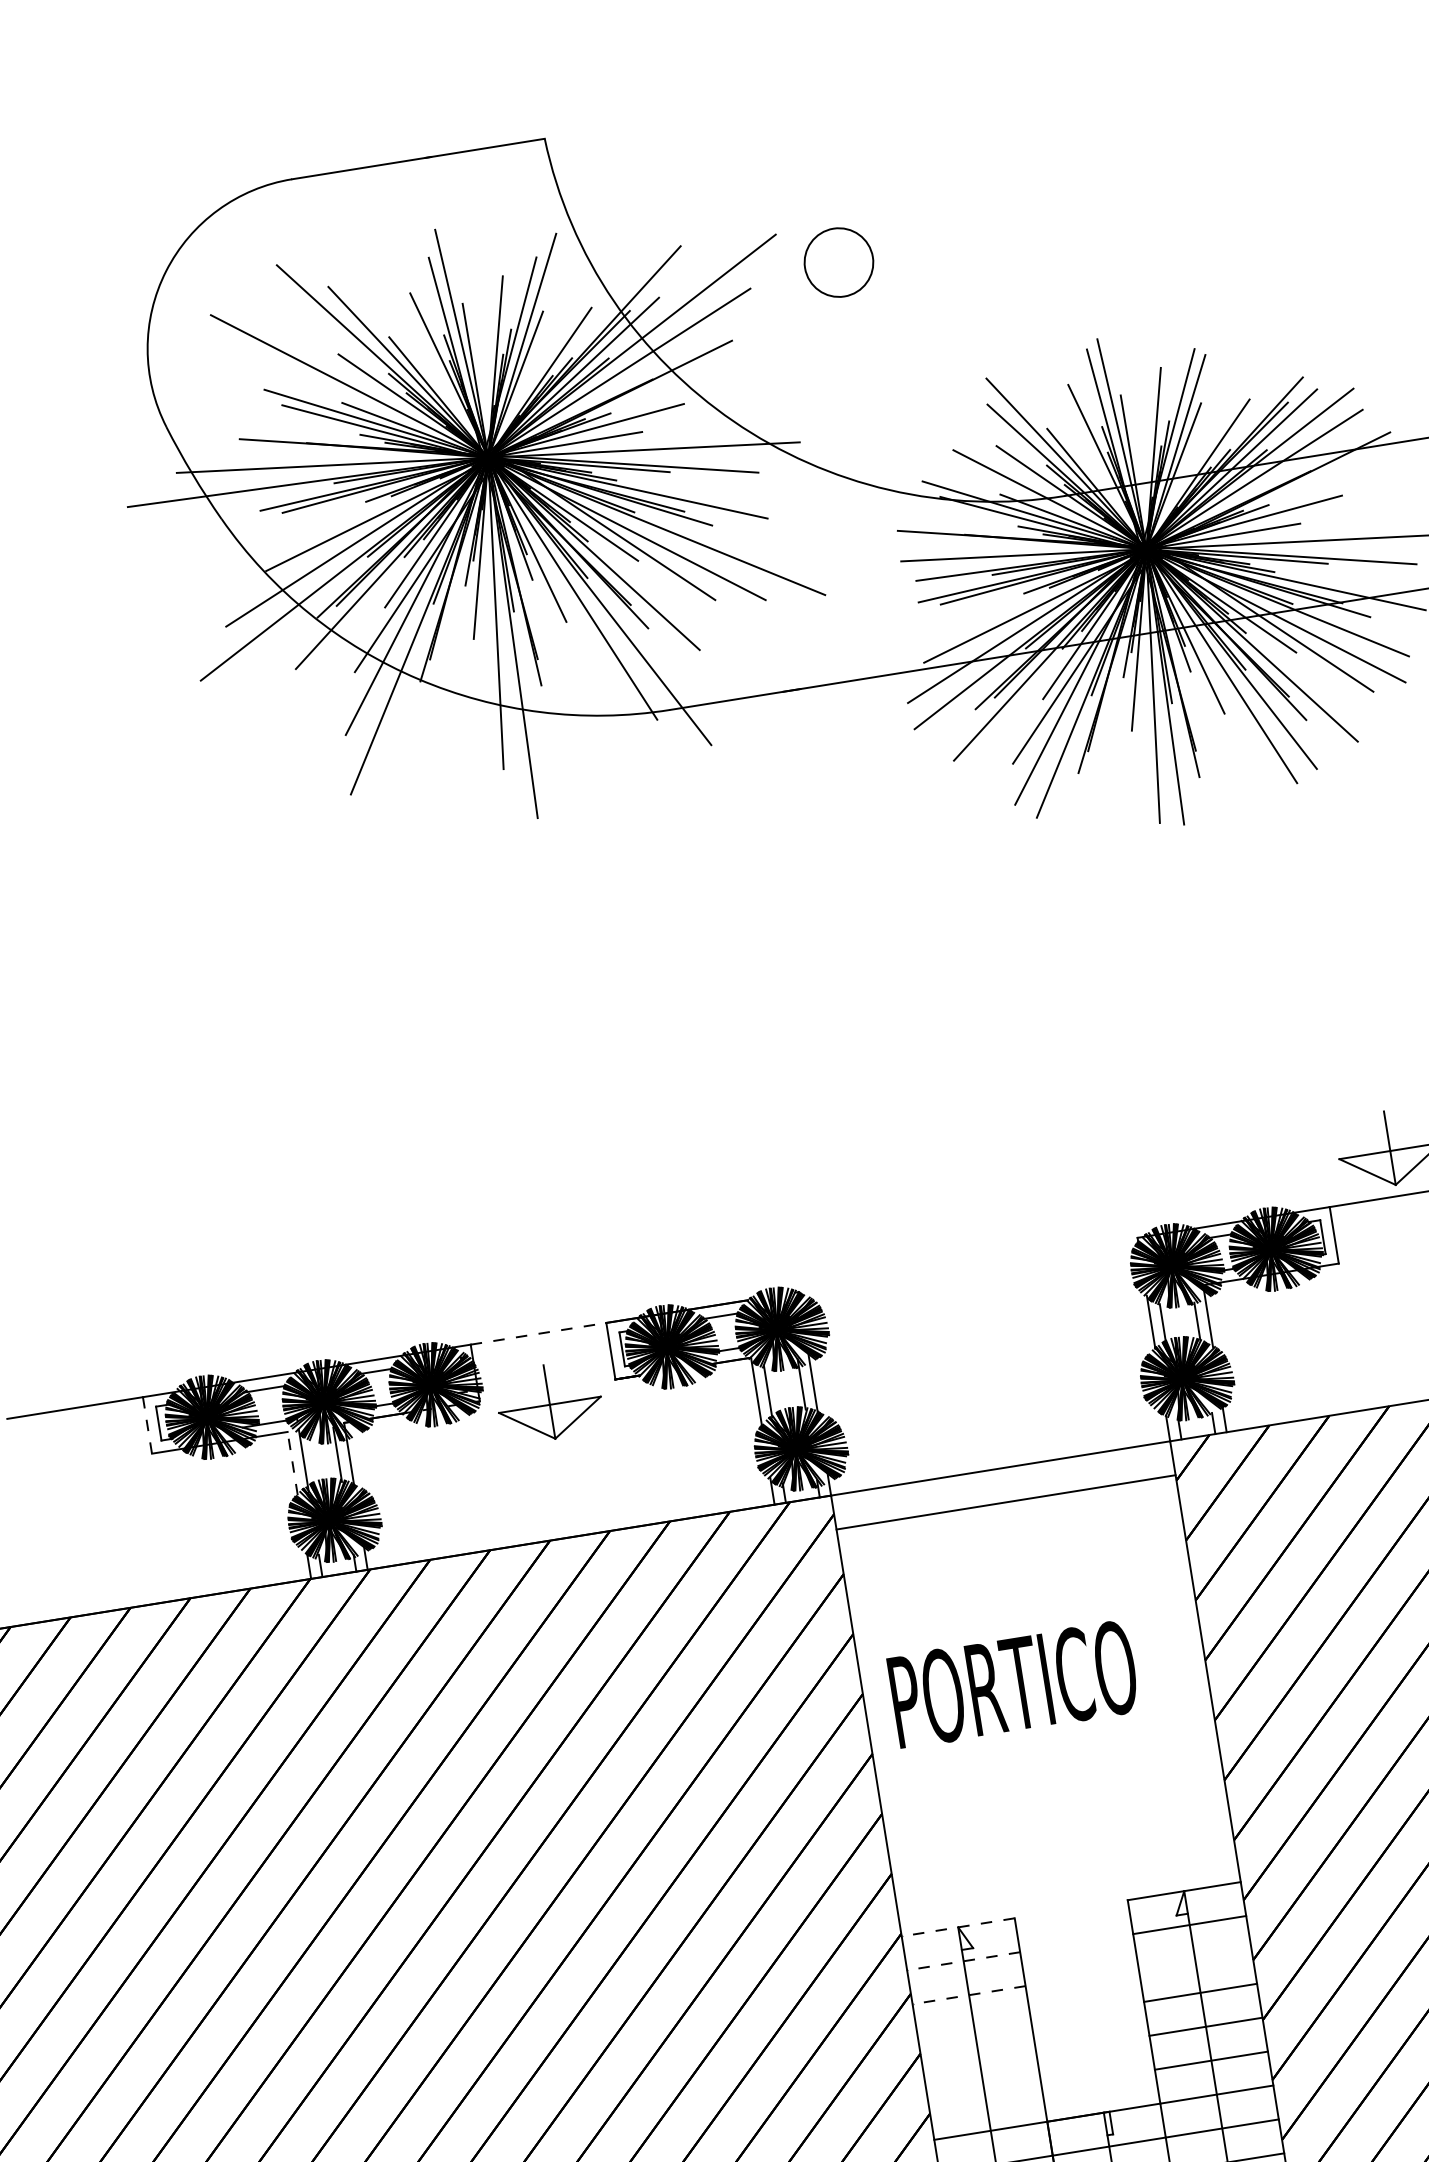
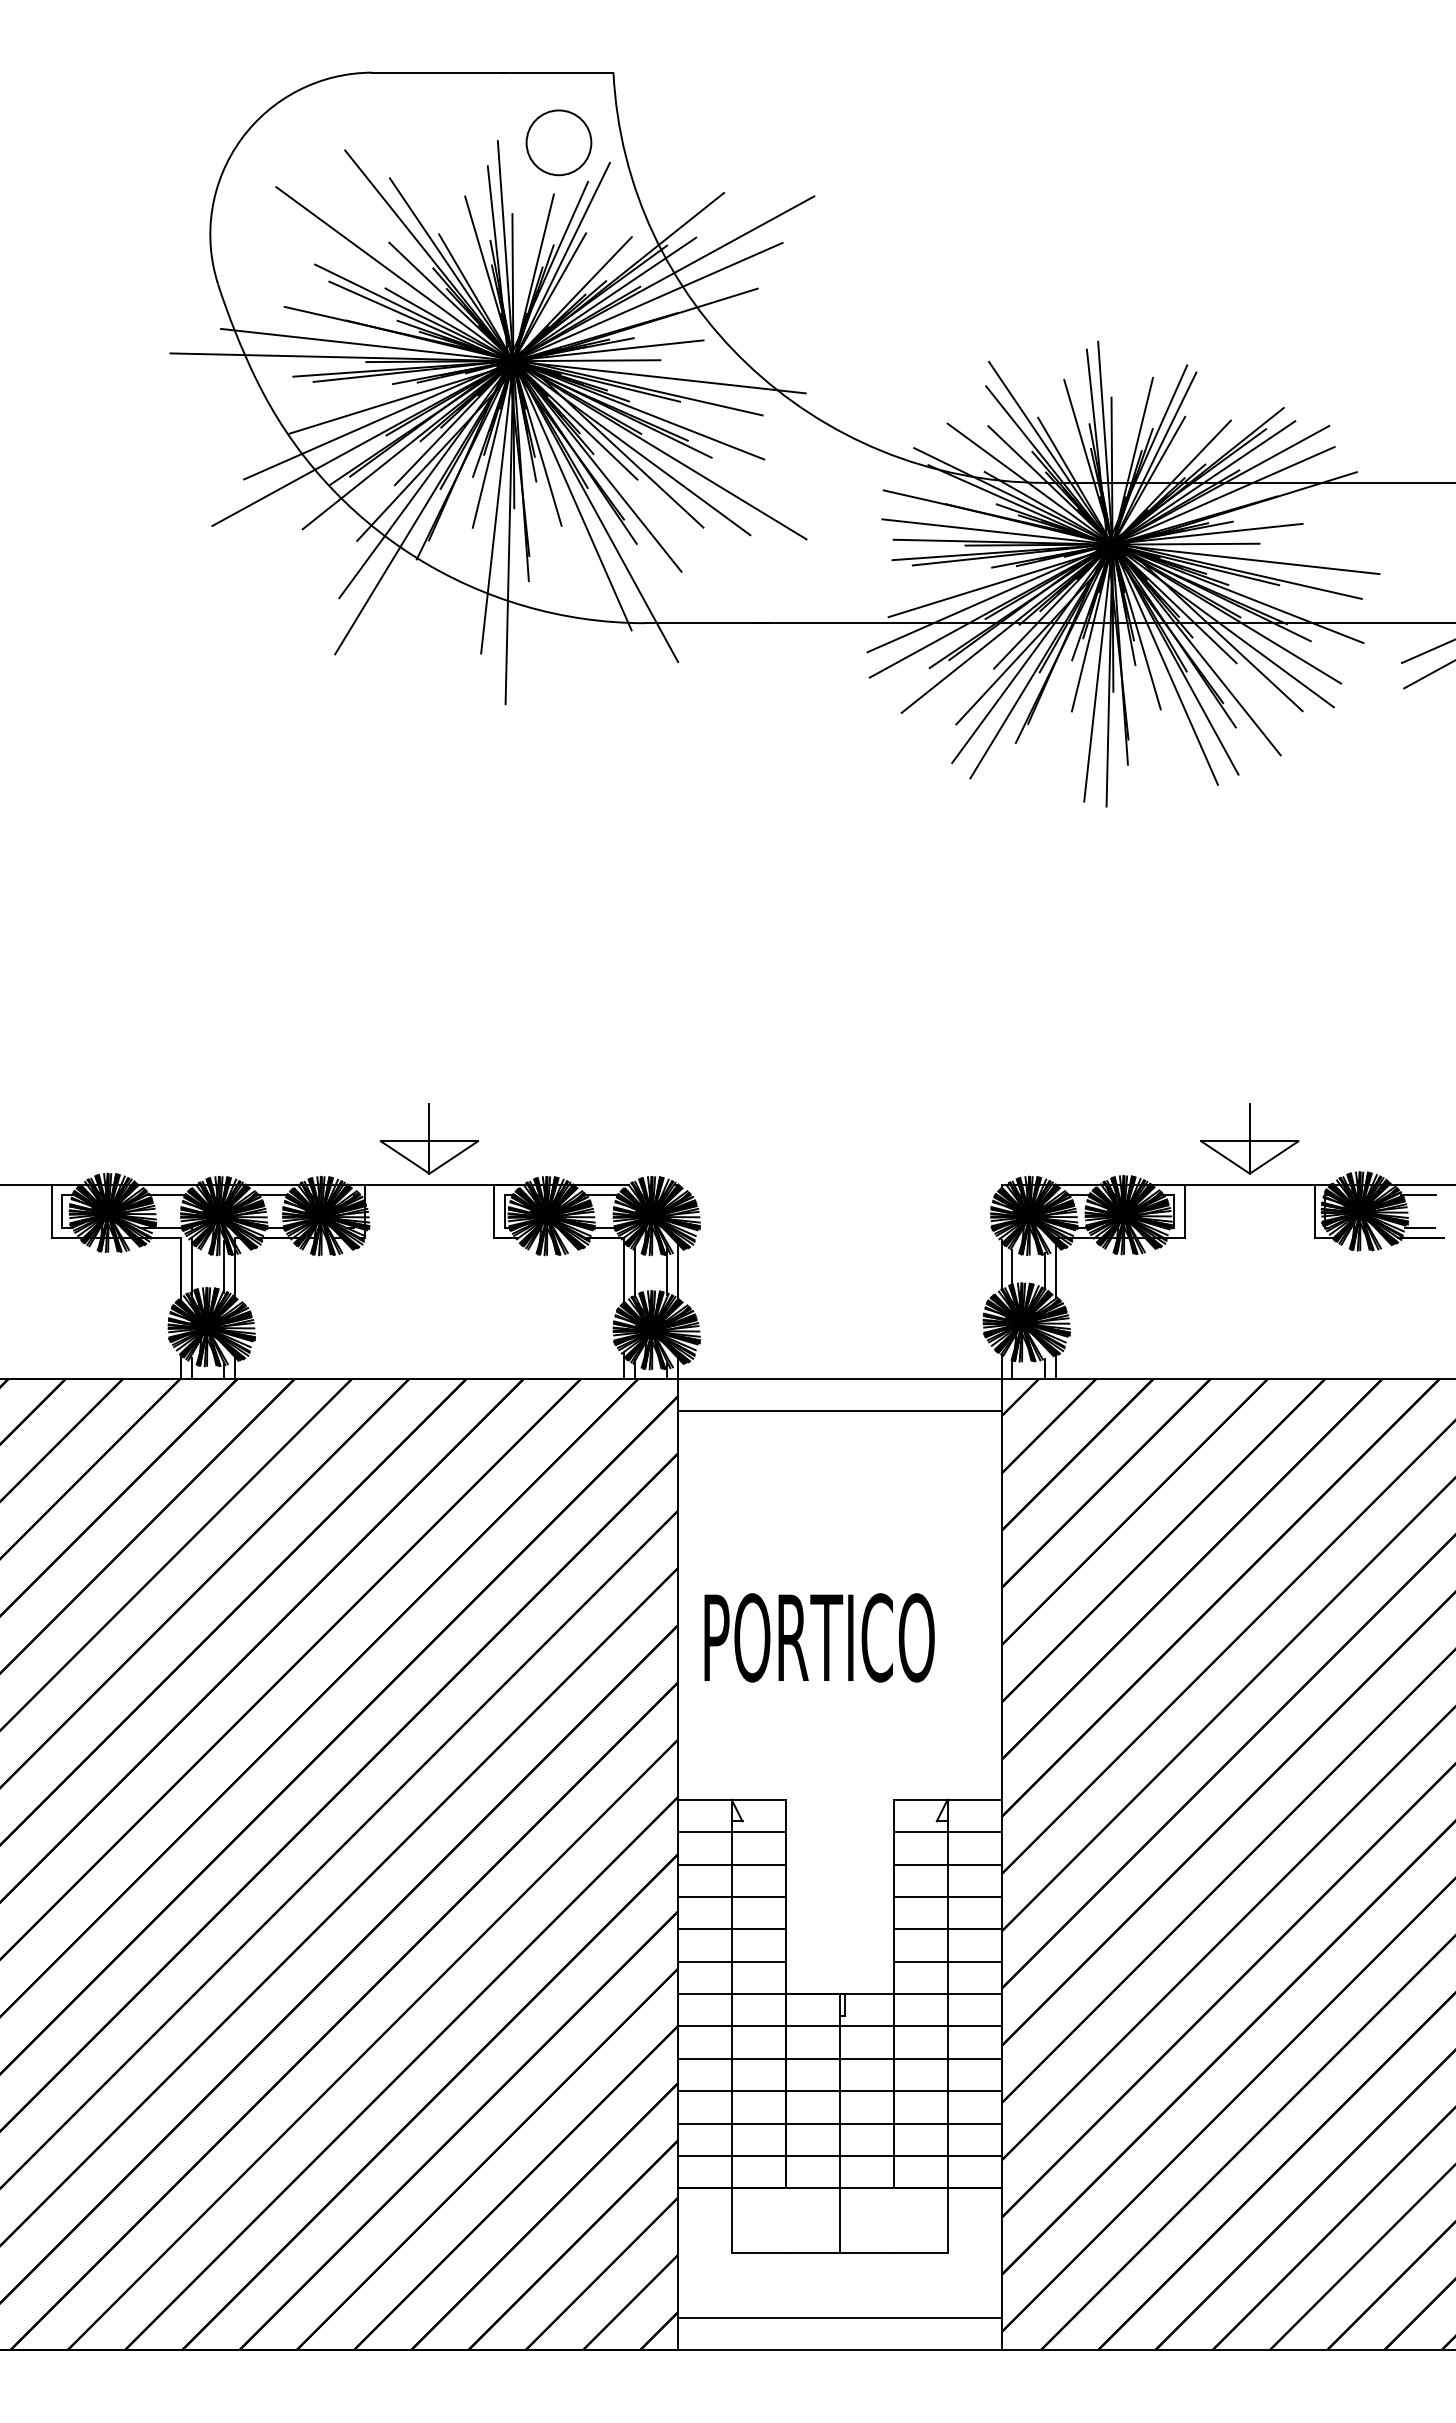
circle: (838, 262) -> (558, 142), moved
line: (538, 1333) -> (429, 1184), dashed -> solid
part: (549, 1401) -> (429, 1138), moved
line: (147, 1425) -> (51, 1211), dashed -> solid
line: (293, 1463) -> (181, 1268), dashed -> solid
text: (1013, 1684) -> (819, 1637), moved
line: (957, 1927) -> (731, 1799), dashed -> solid
line: (1195, 1958) -> (947, 1864), added
line: (963, 1961) -> (731, 1832), dashed -> solid
line: (968, 1995) -> (731, 1864), dashed -> solid
line: (974, 2028) -> (731, 1896), added
line: (979, 2063) -> (731, 1929), added
line: (985, 2096) -> (731, 1961), added

